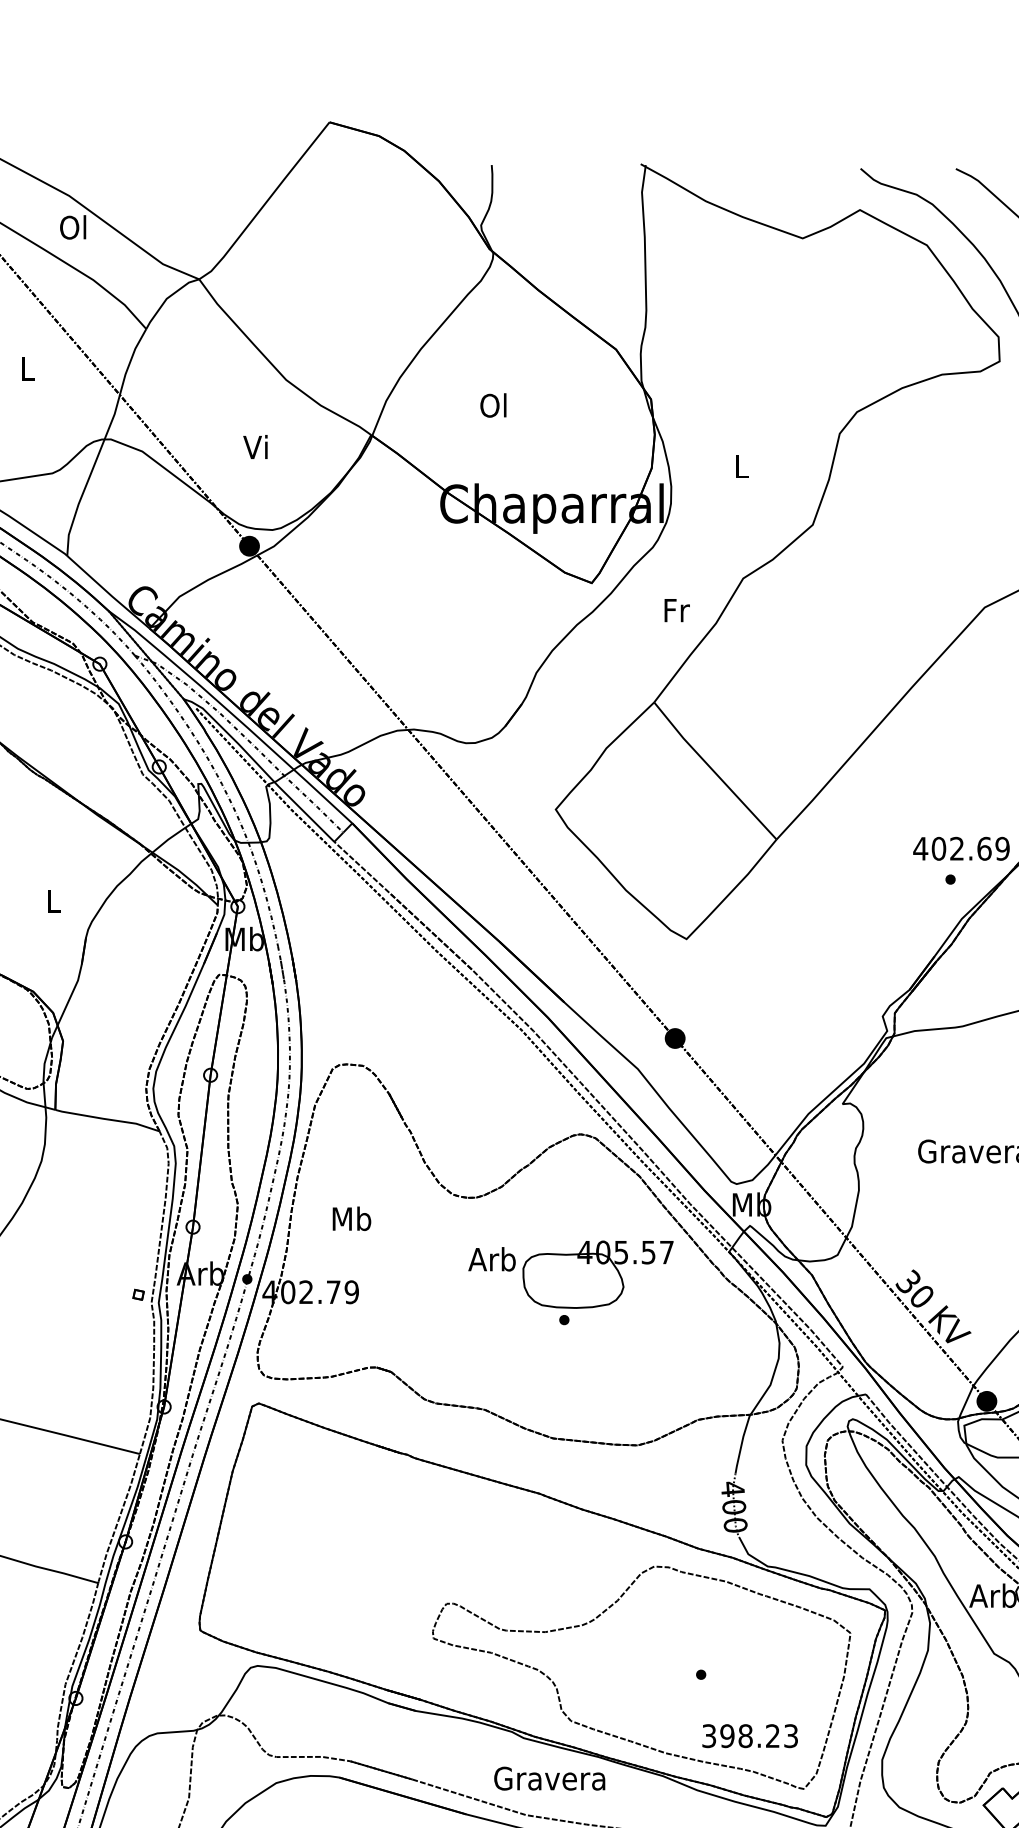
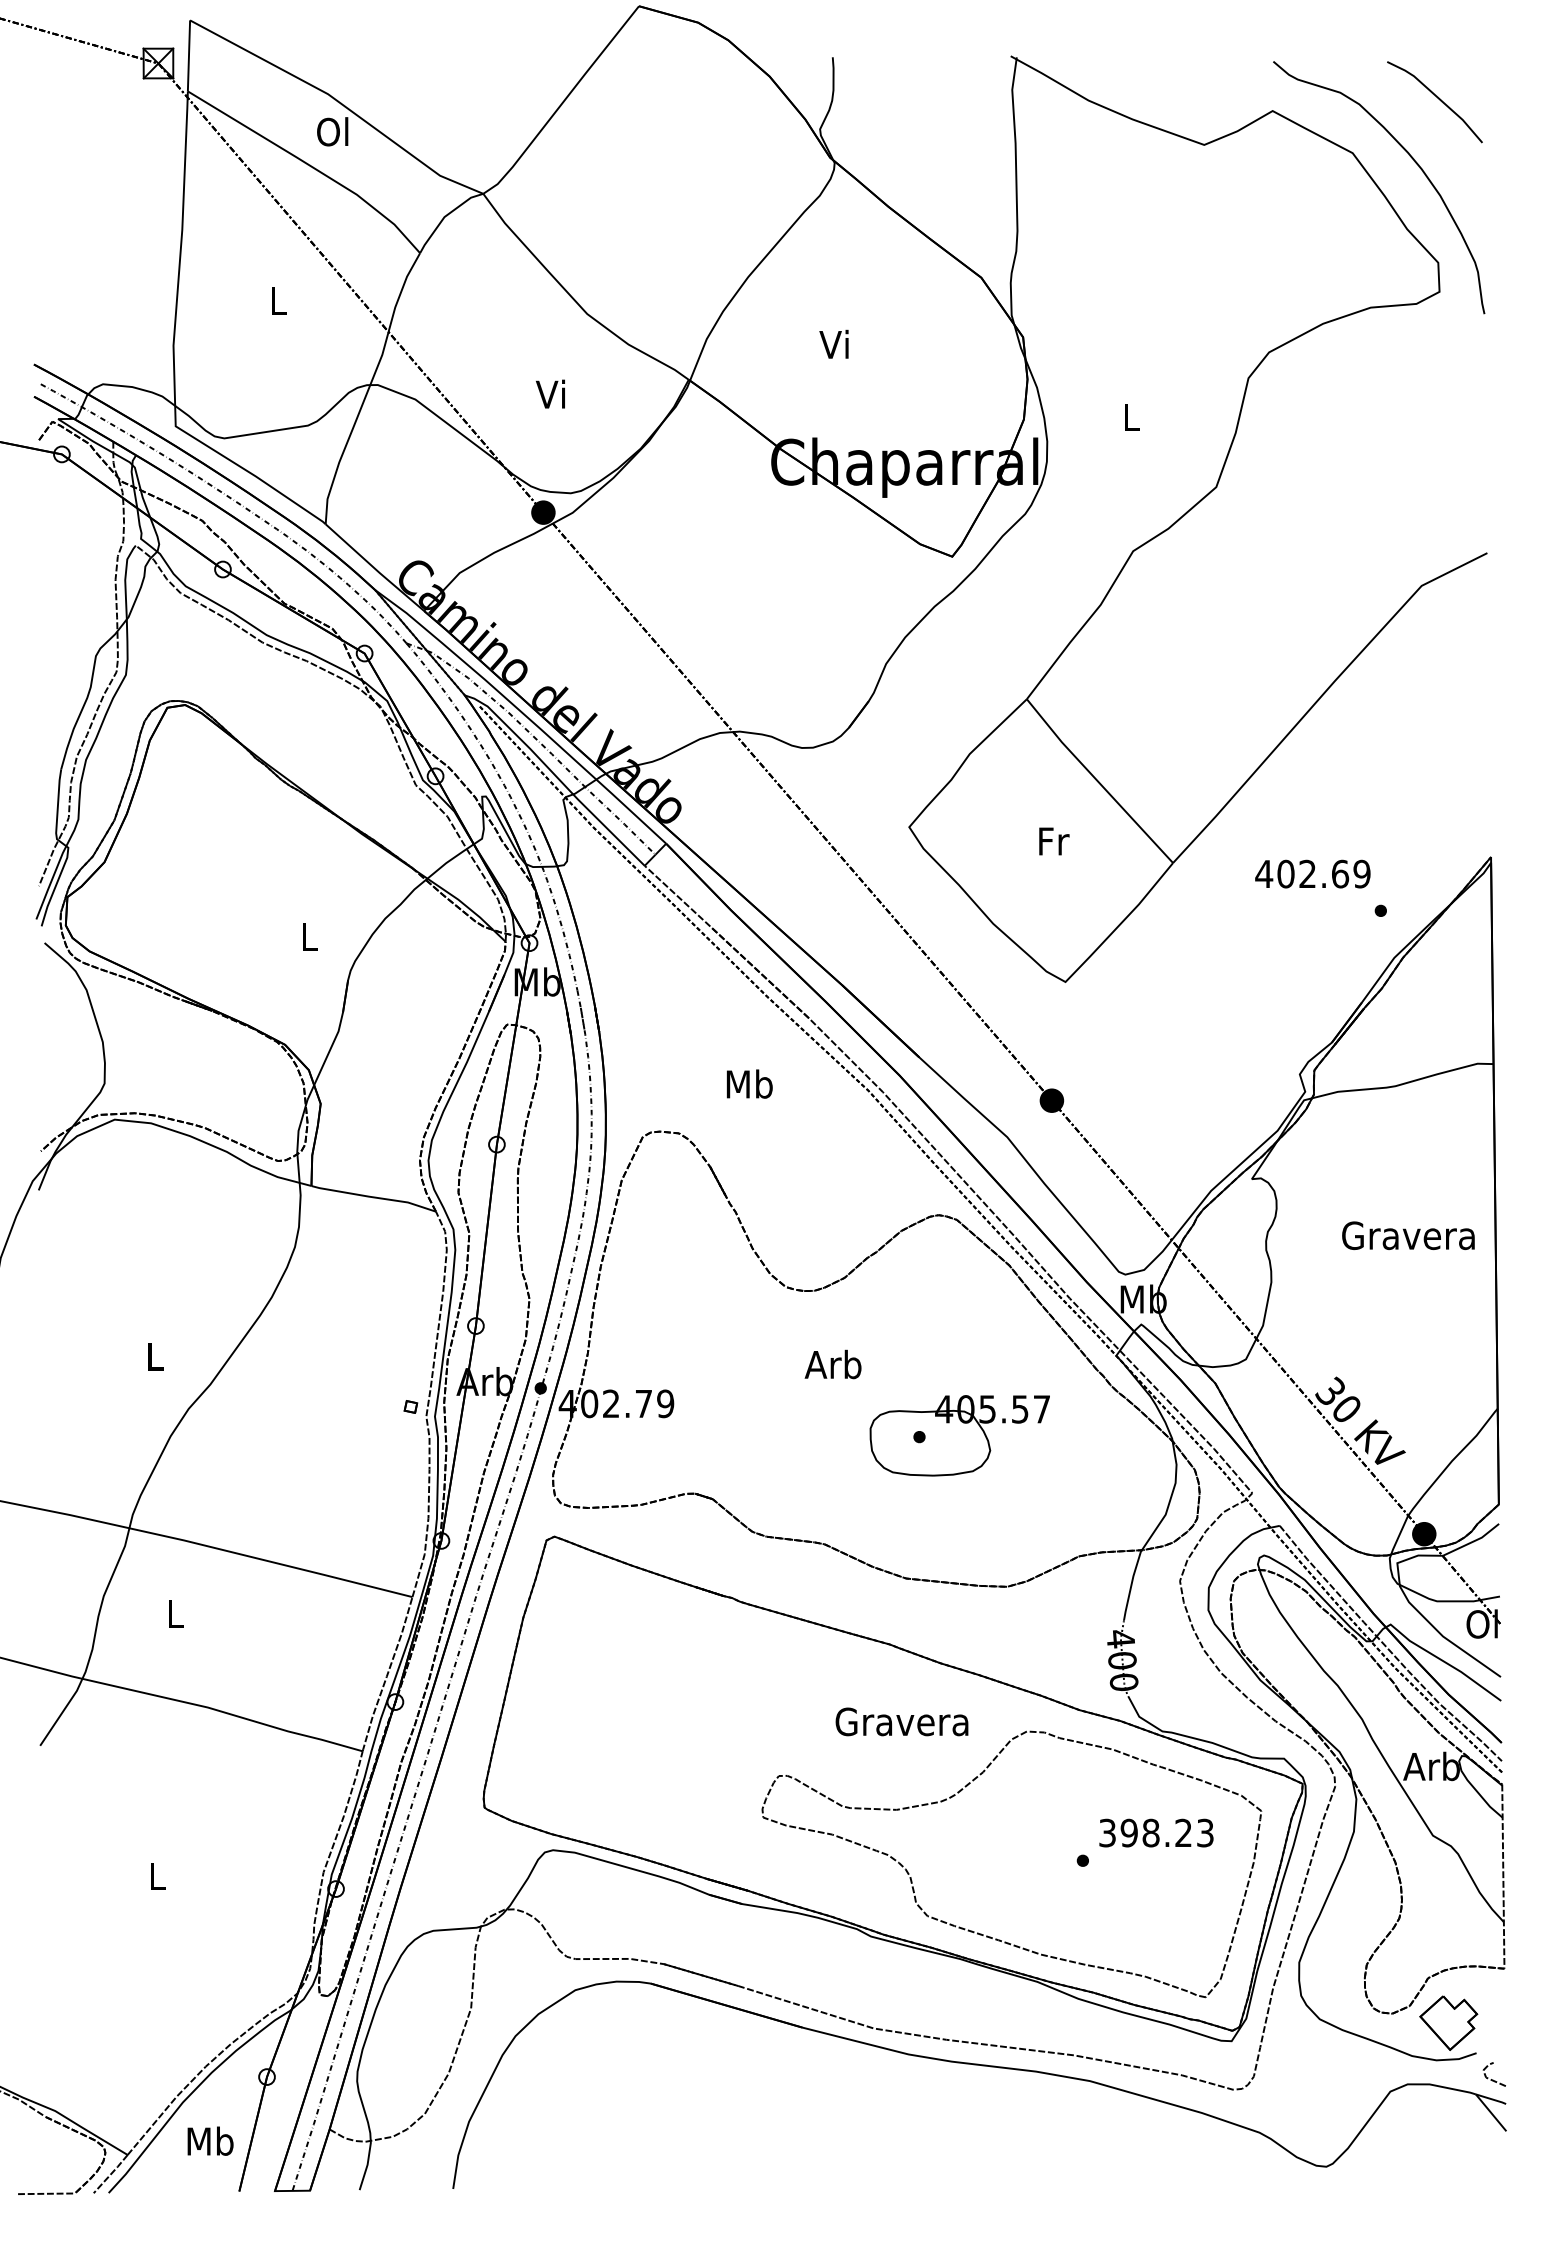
text: (493, 405) -> (834, 344), Ol -> Vi
text: (677, 610) -> (1054, 841), moved
text: (961, 848) -> (1312, 873), moved
text: (351, 1218) -> (749, 1083), moved
part: (597, 1274) -> (959, 1435), moved
text: (750, 1735) -> (1156, 1832), moved
text: (549, 1778) -> (901, 1721), moved

